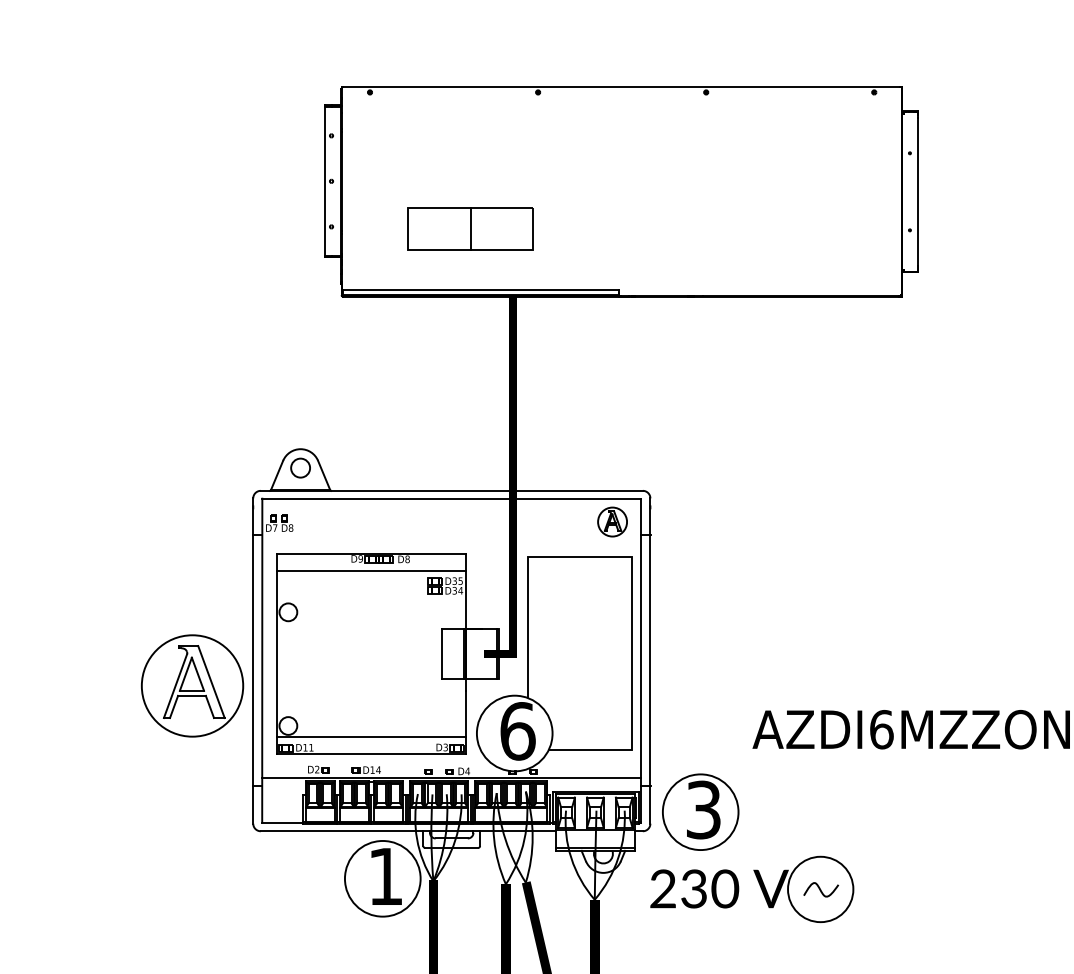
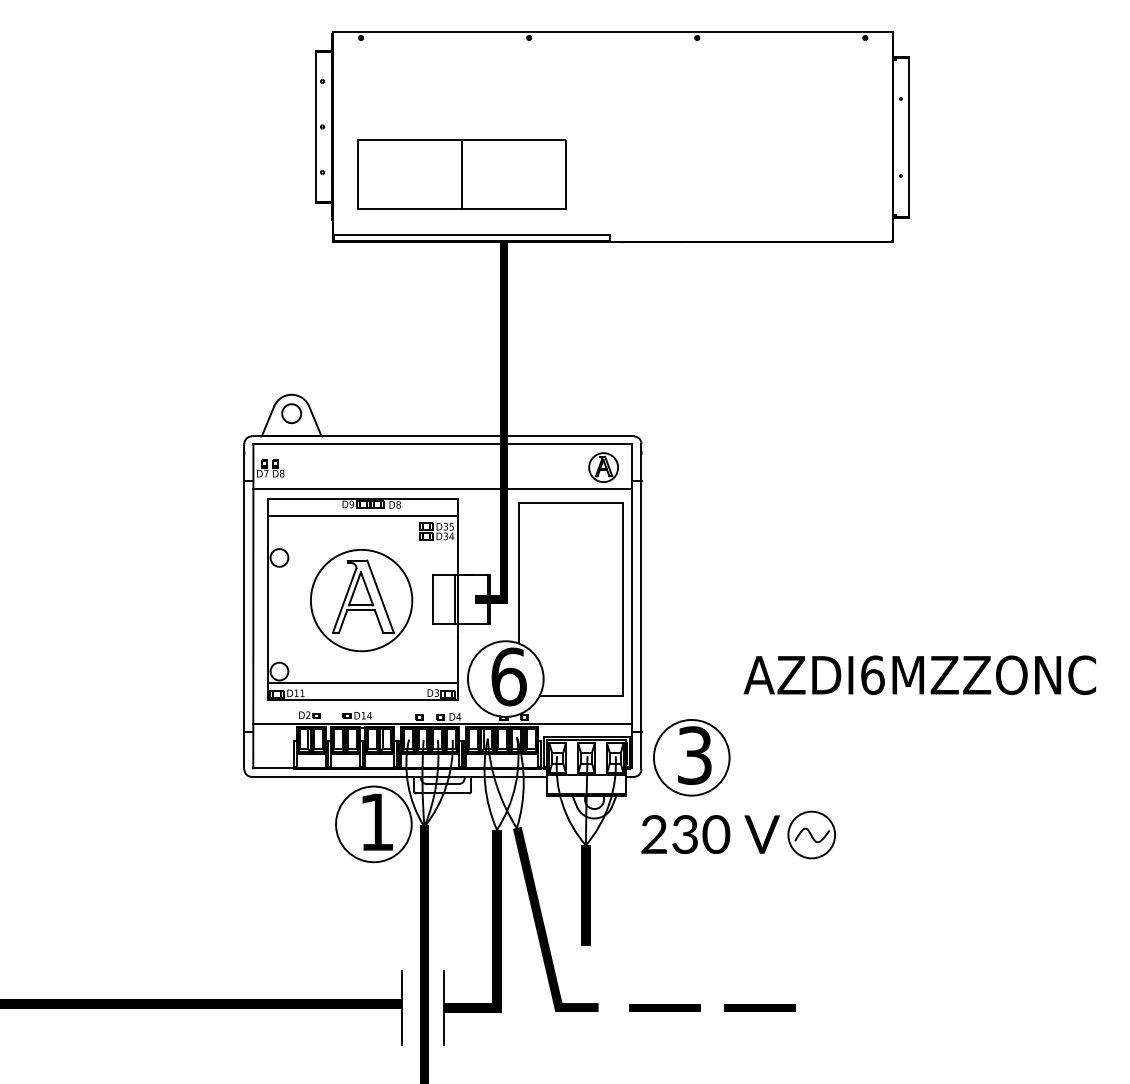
part: (470, 228) -> (461, 174), size x1.67
line: (451, 542) -> (442, 488), added
part: (192, 685) -> (361, 600), moved
circle: (820, 888) -> (811, 834), size x0.71

